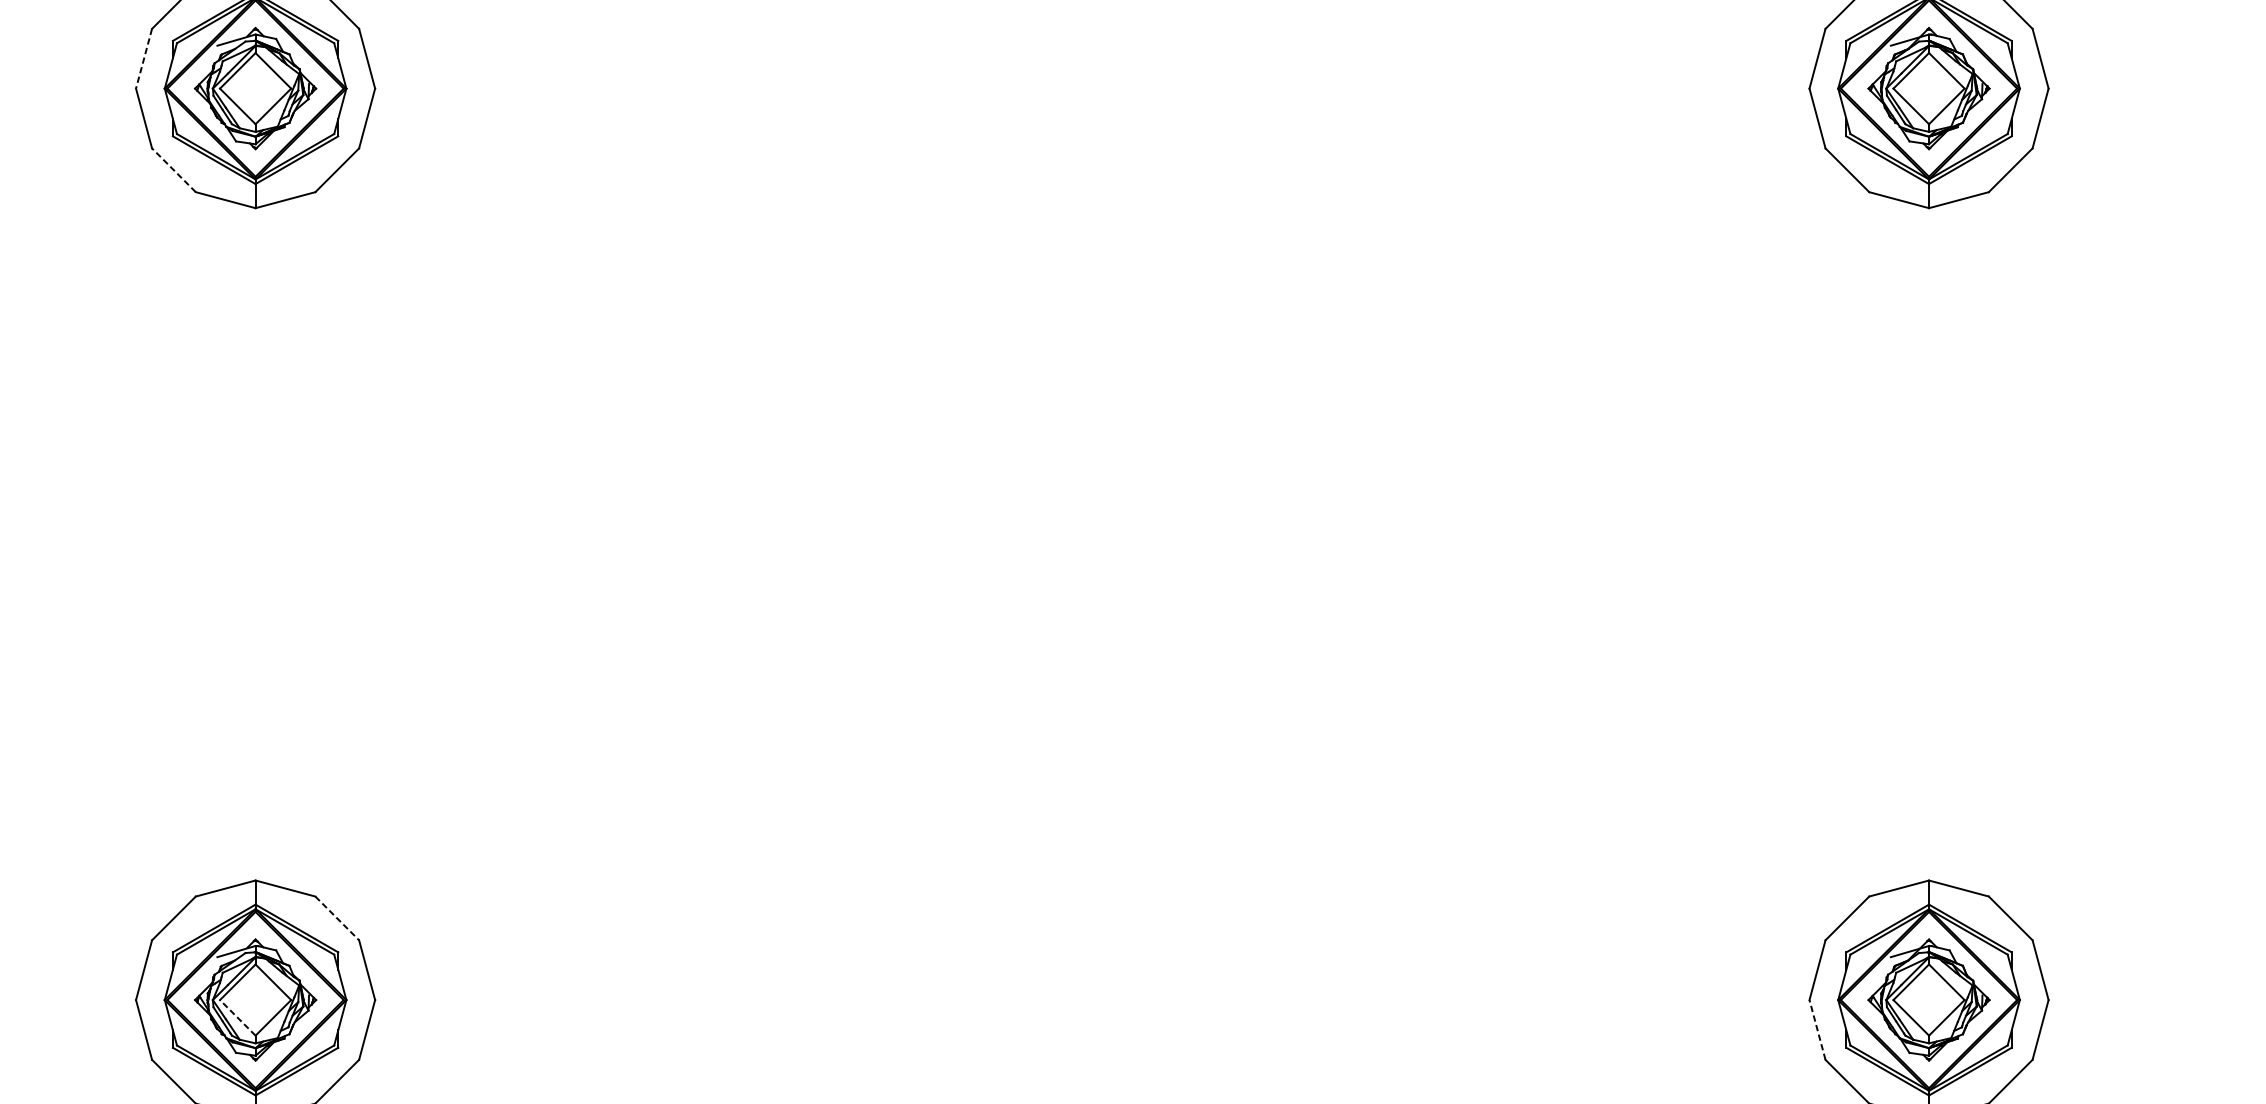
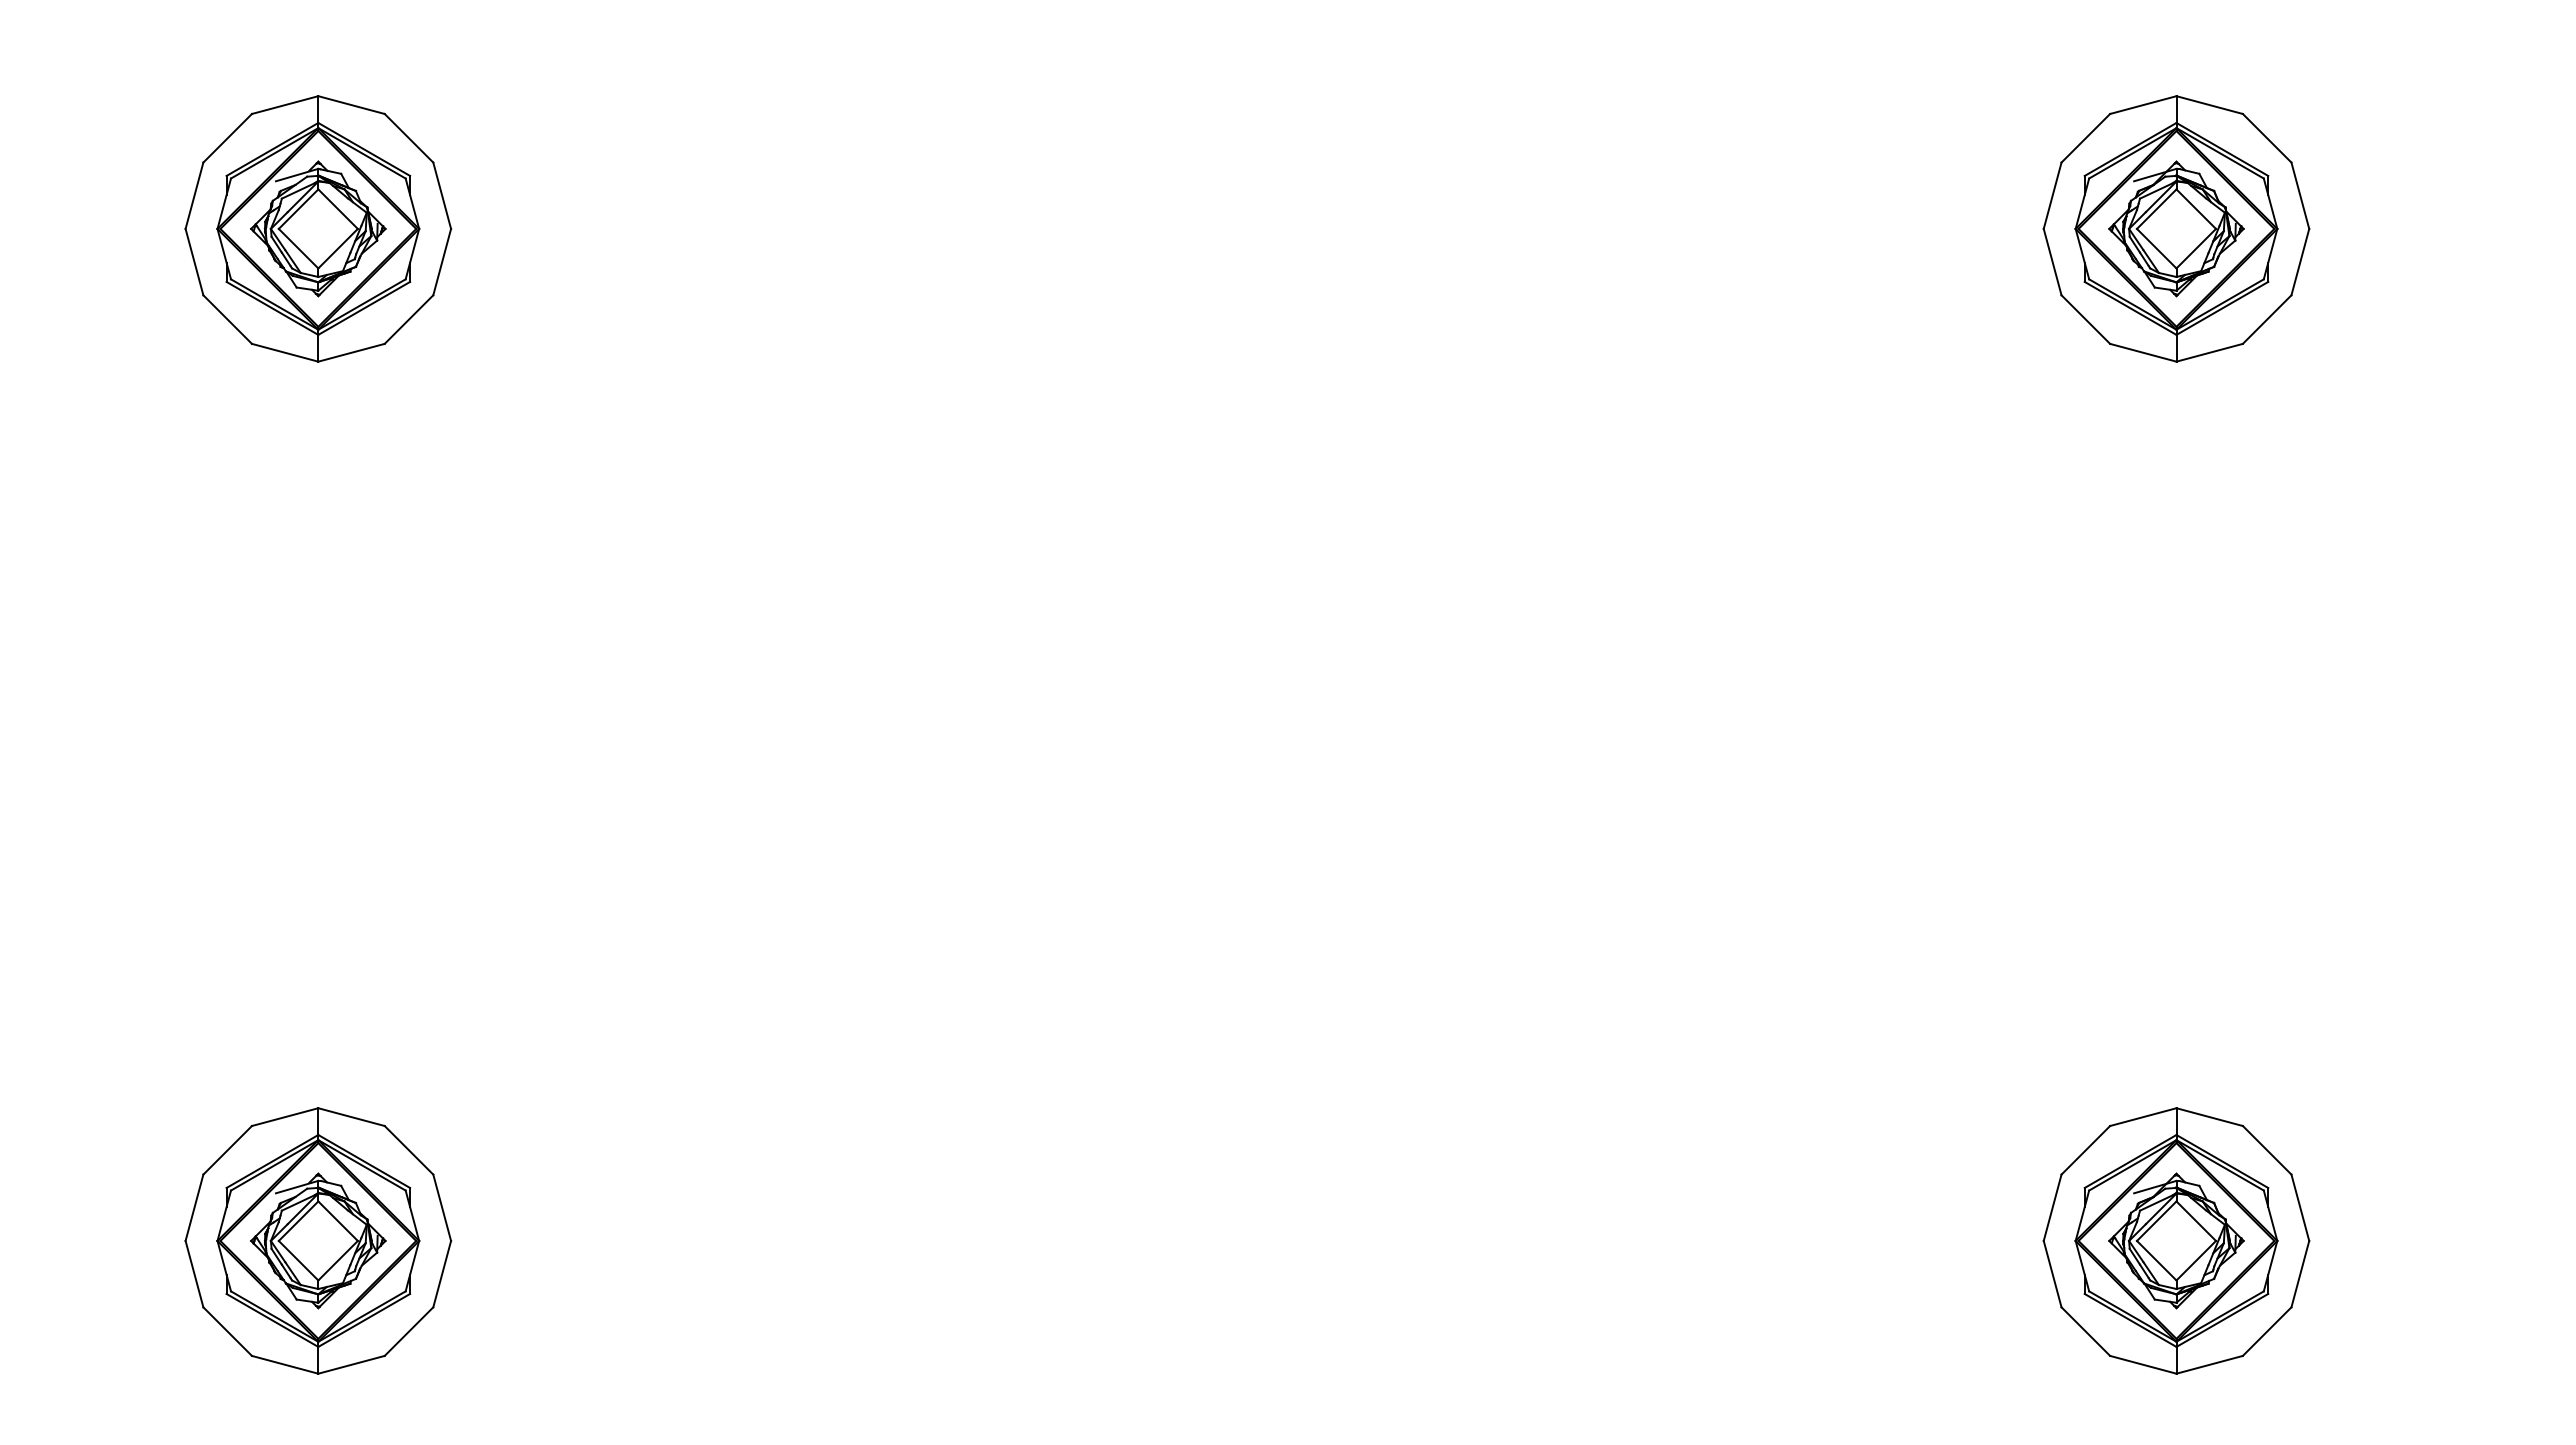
line: (144, 59) -> (194, 196), dashed -> solid
line: (173, 170) -> (227, 319), dashed -> solid
line: (337, 918) -> (409, 1150), dashed -> solid
line: (237, 1017) -> (298, 1260), dashed -> solid
line: (1817, 1029) -> (2052, 1273), dashed -> solid

